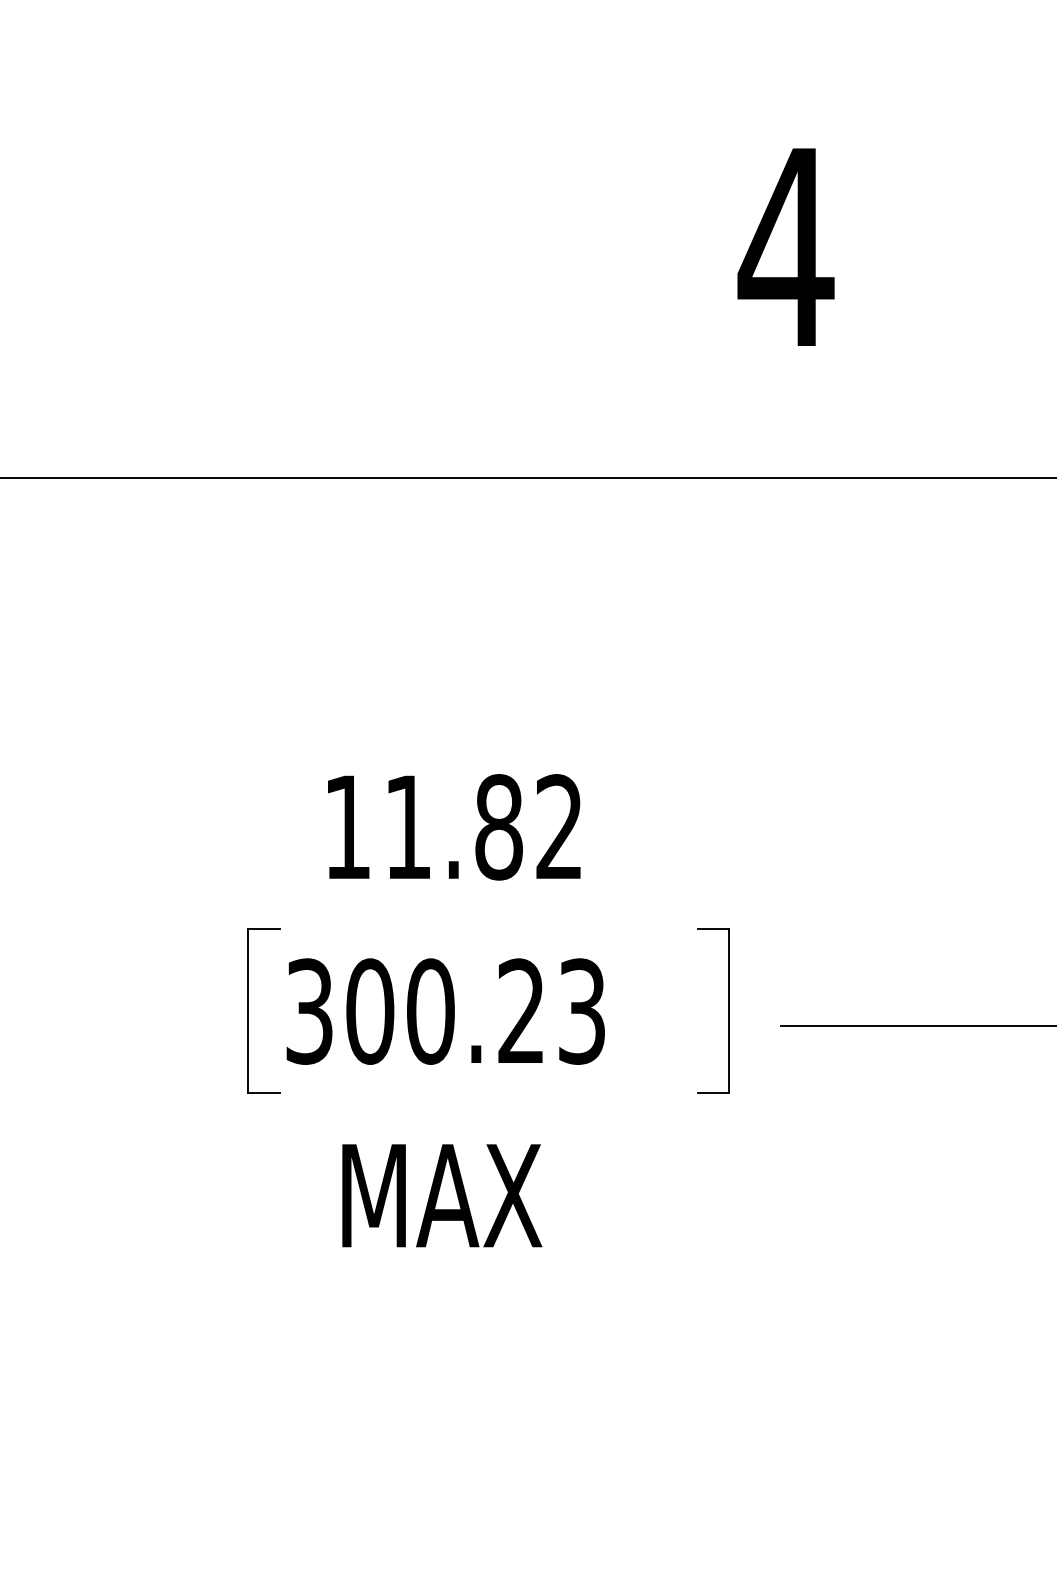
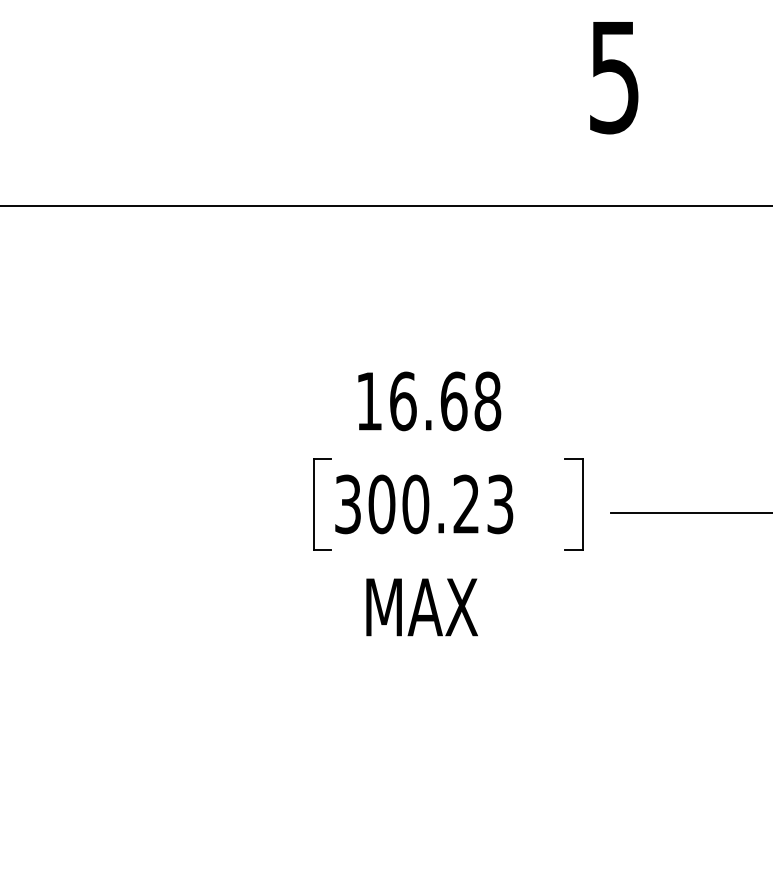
text: (786, 249) -> (614, 78), 4 -> 5
text: (483, 827) -> (445, 401), 11.82 -> 16.68

